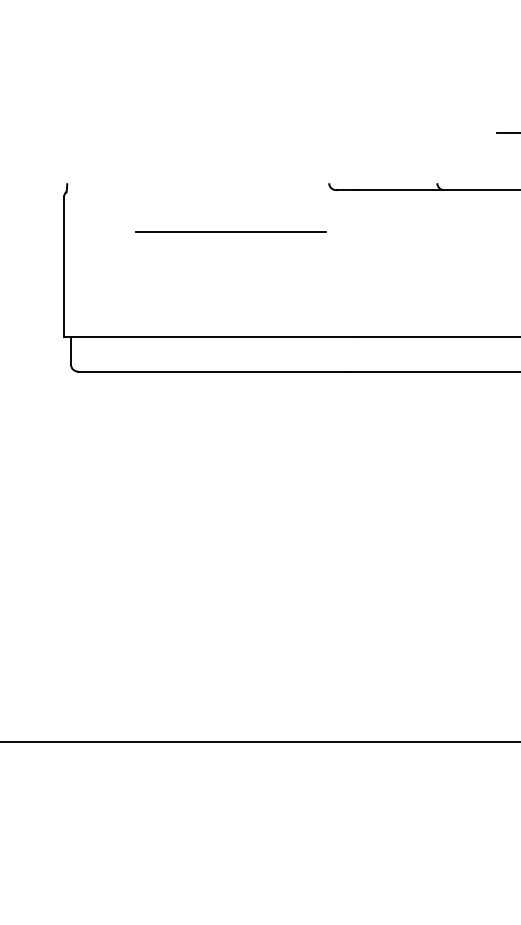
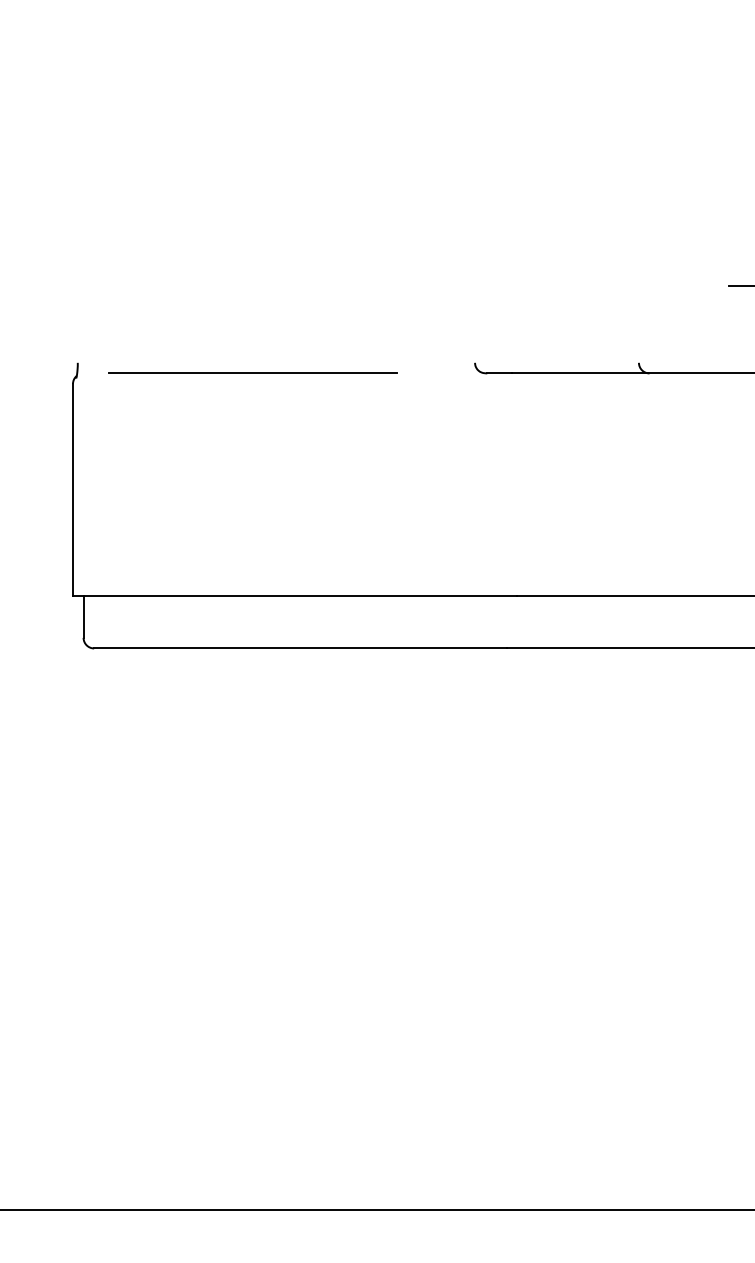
line: (230, 231) -> (252, 372), moved

